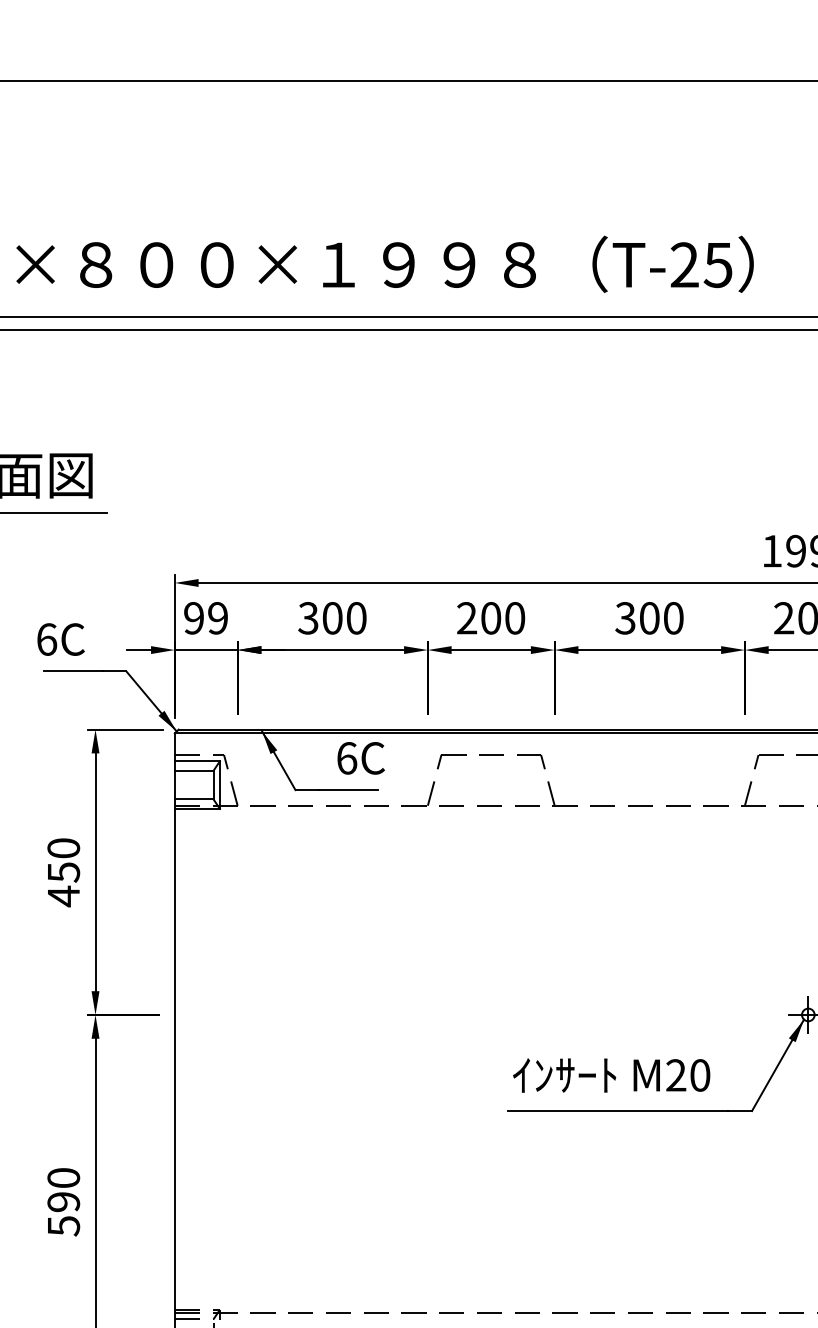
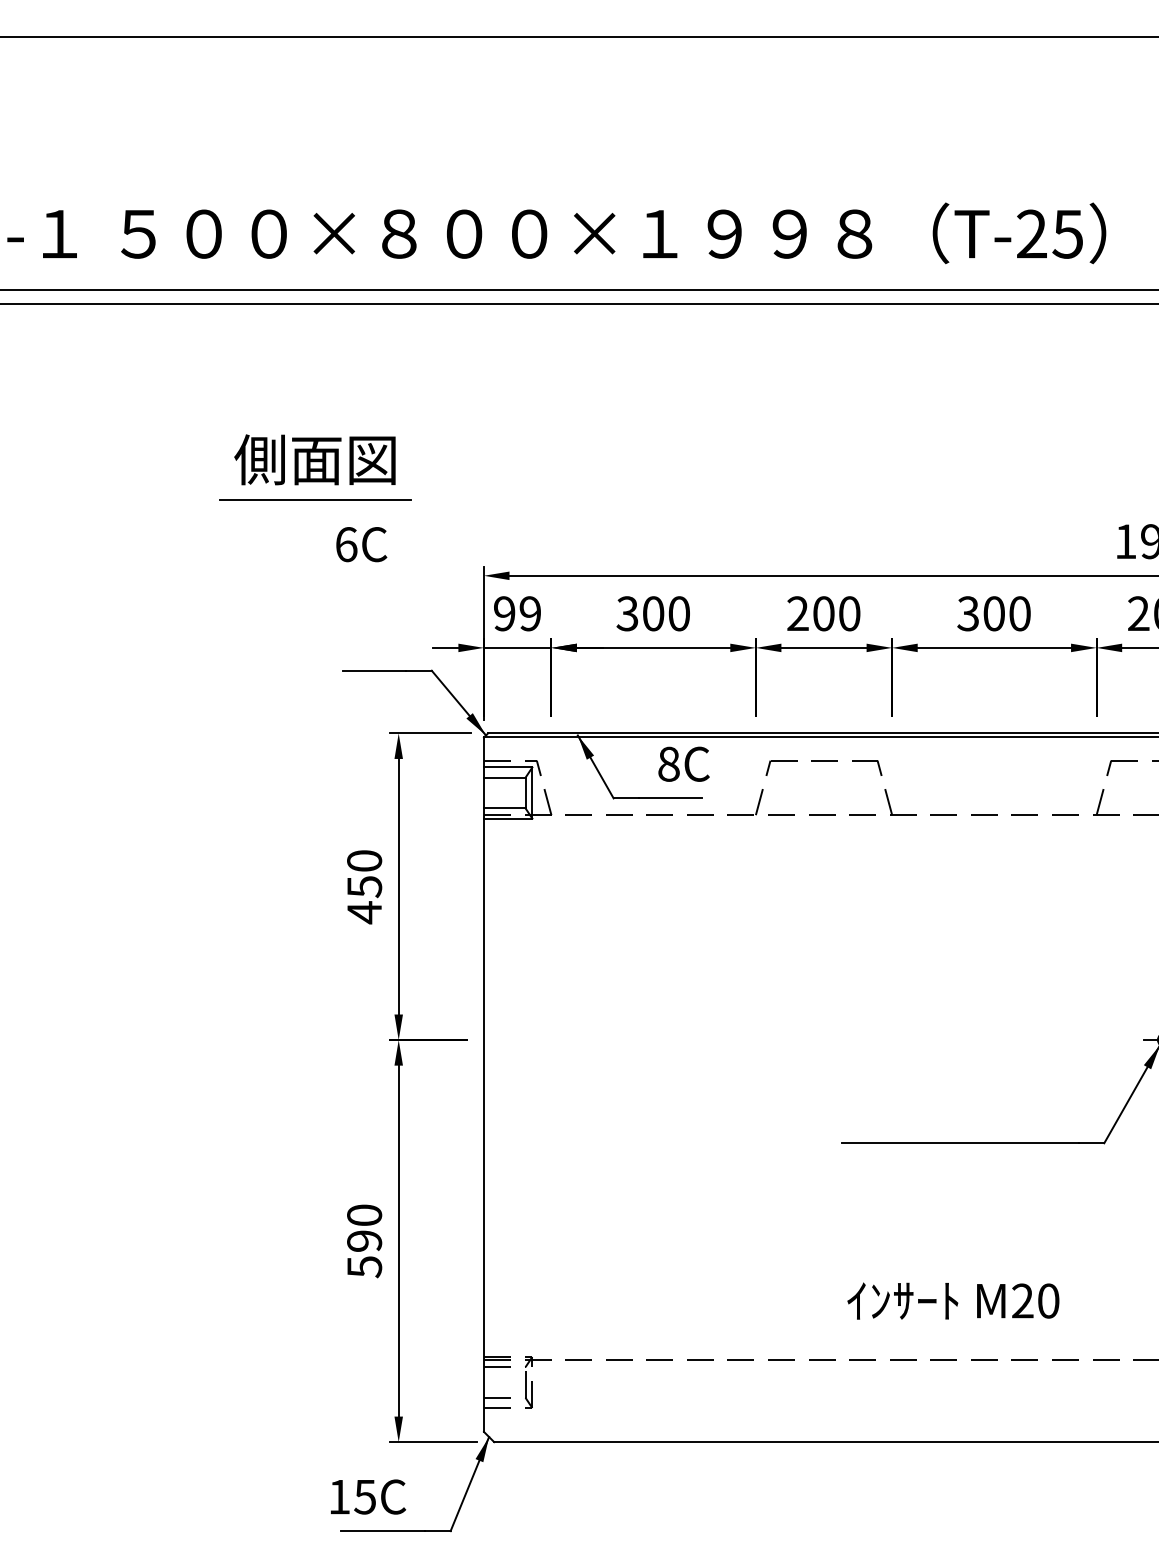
text: (60, 639) -> (361, 544), moved
text: (346, 757) -> (668, 763), 6C -> 8C
text: (611, 1074) -> (953, 1300), moved

